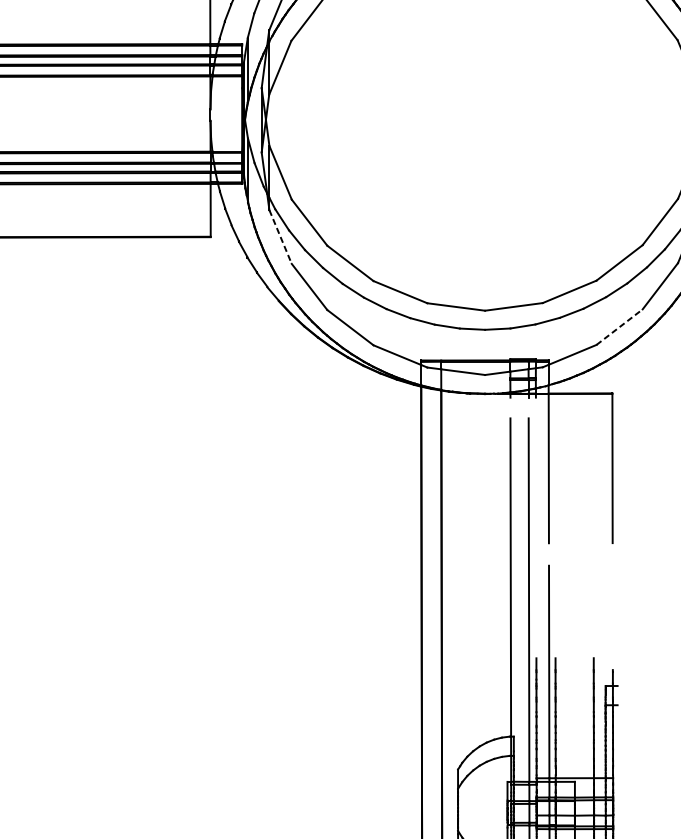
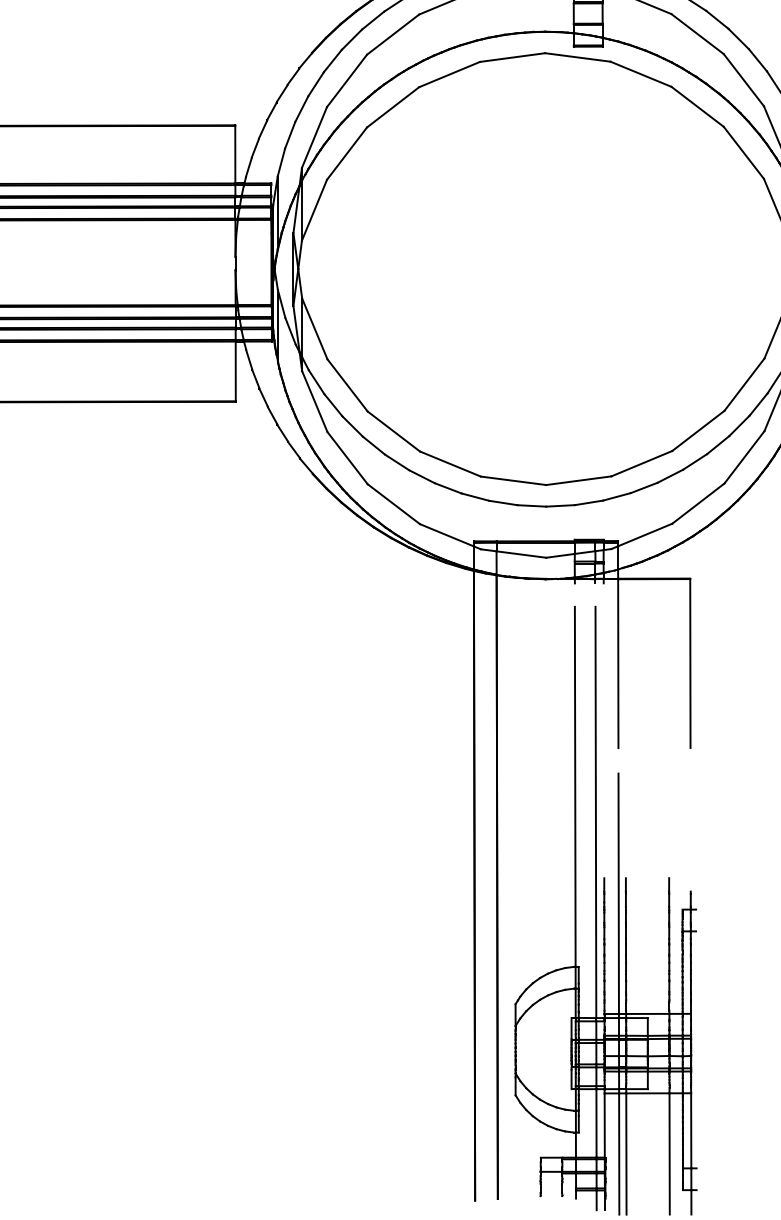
line: (280, 236) -> (314, 401), dashed -> solid
line: (619, 327) -> (698, 503), dashed -> solid

